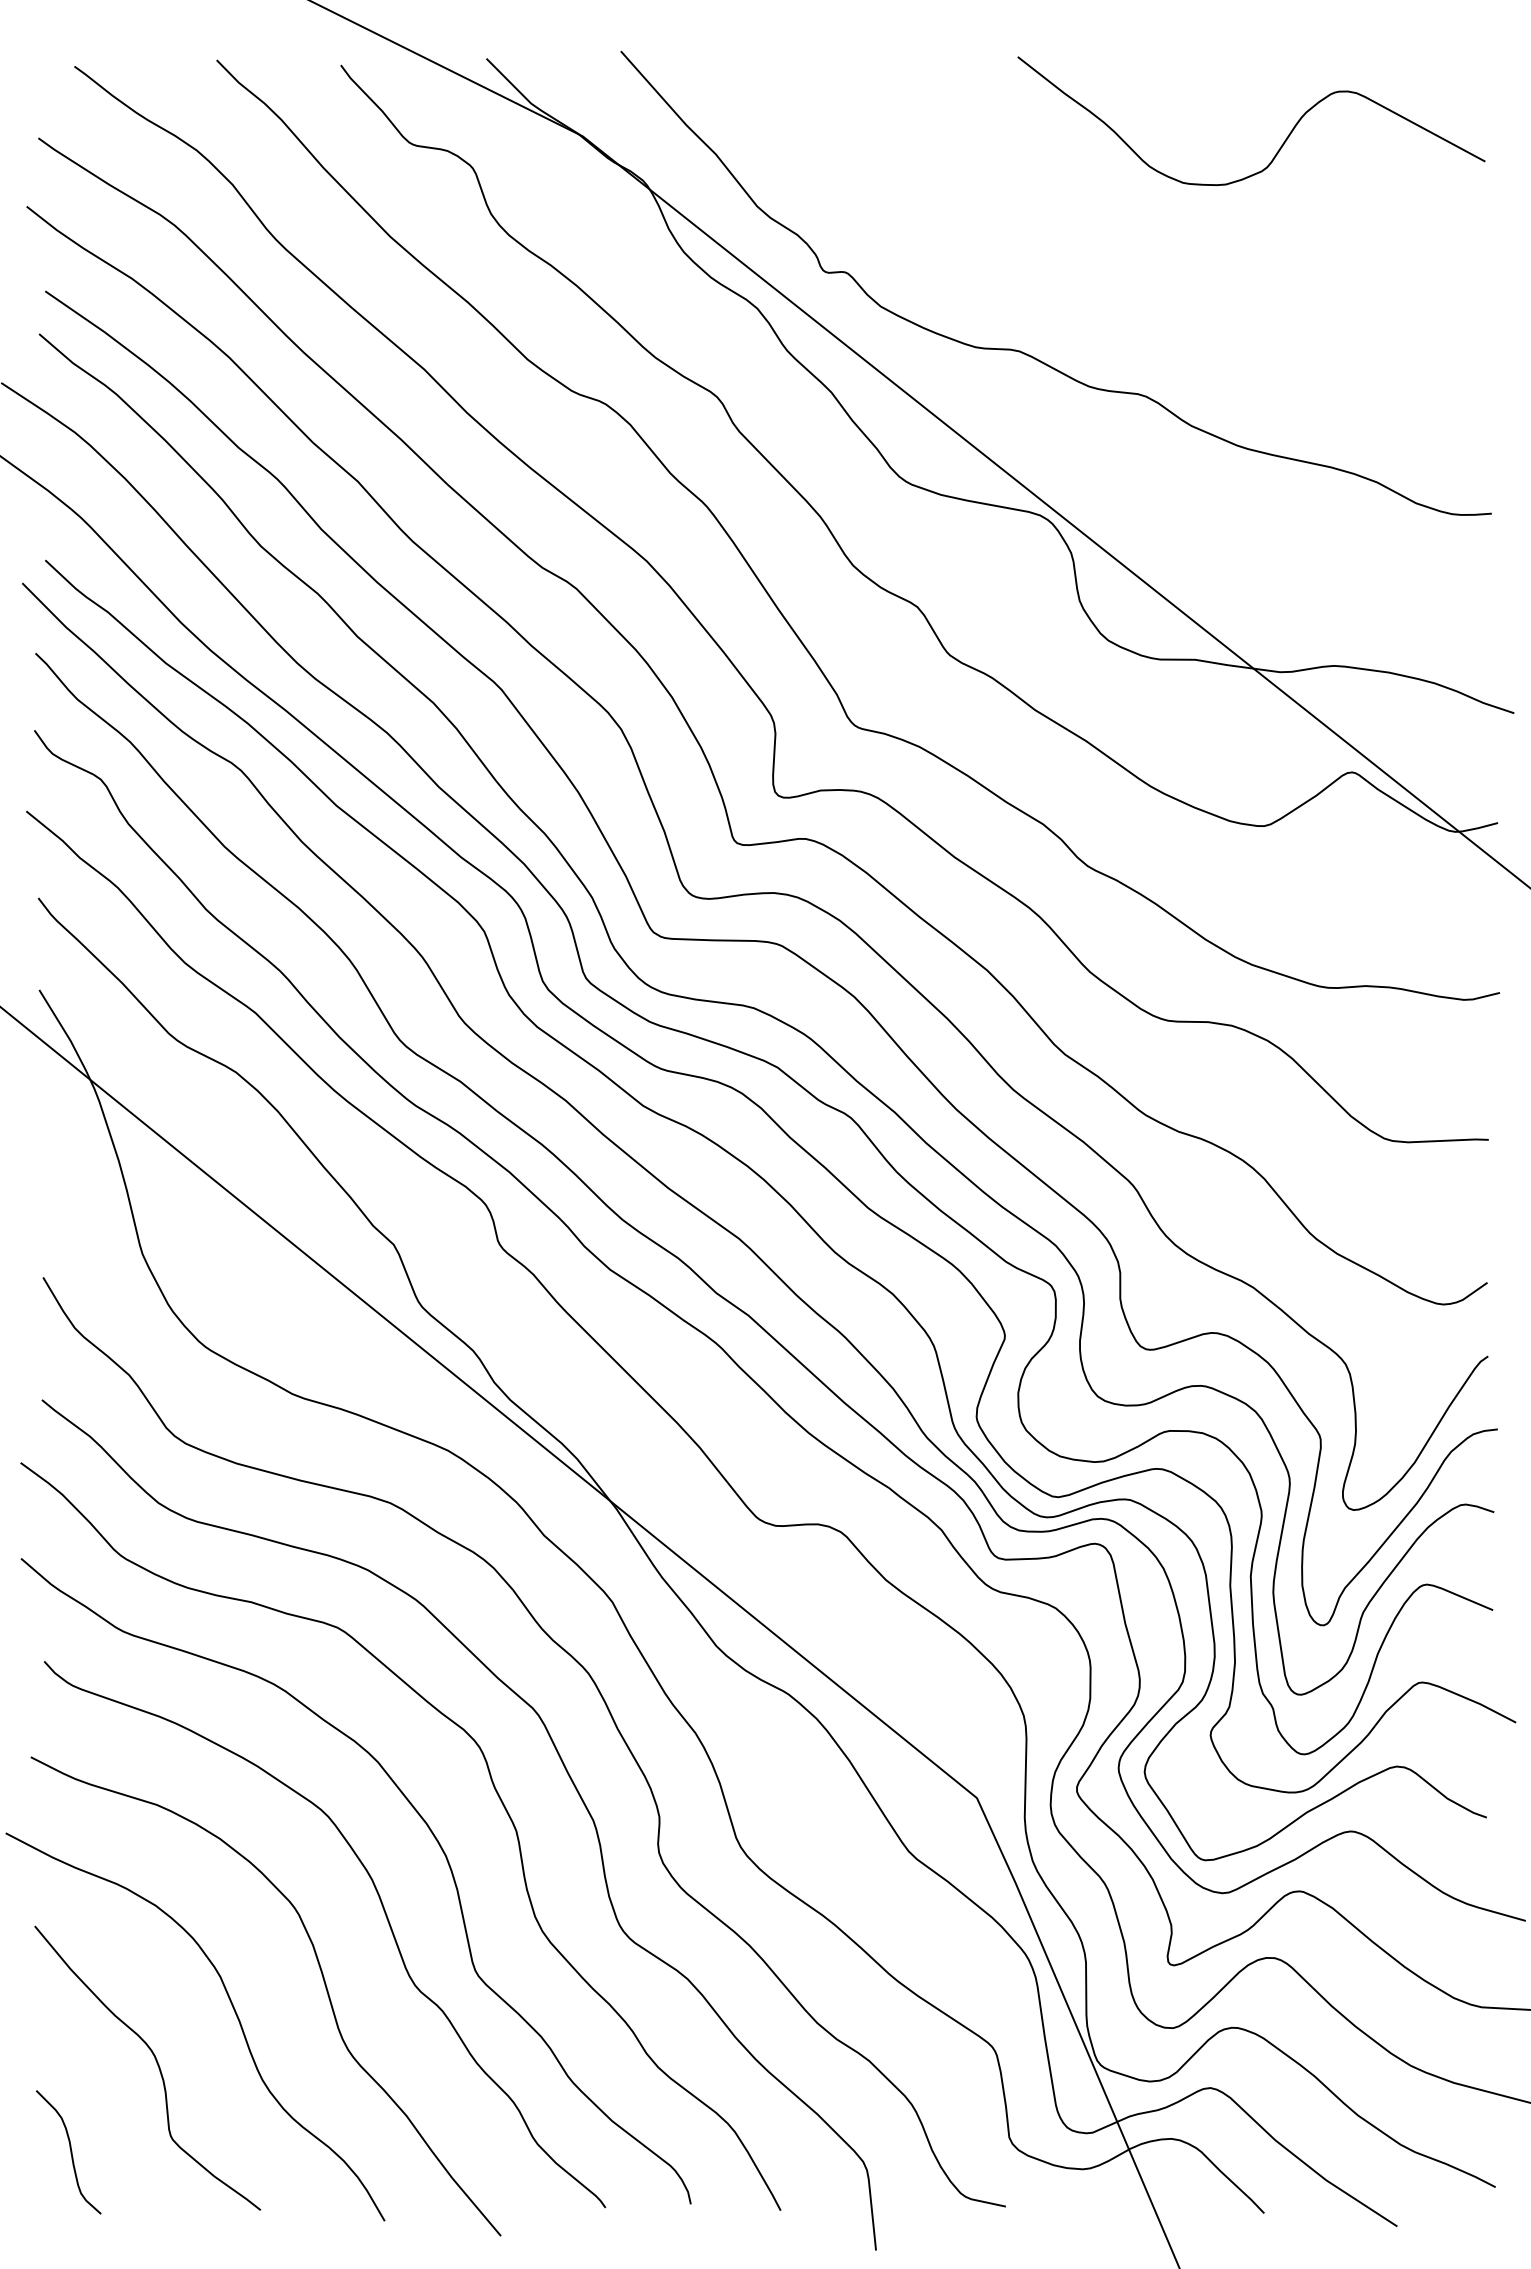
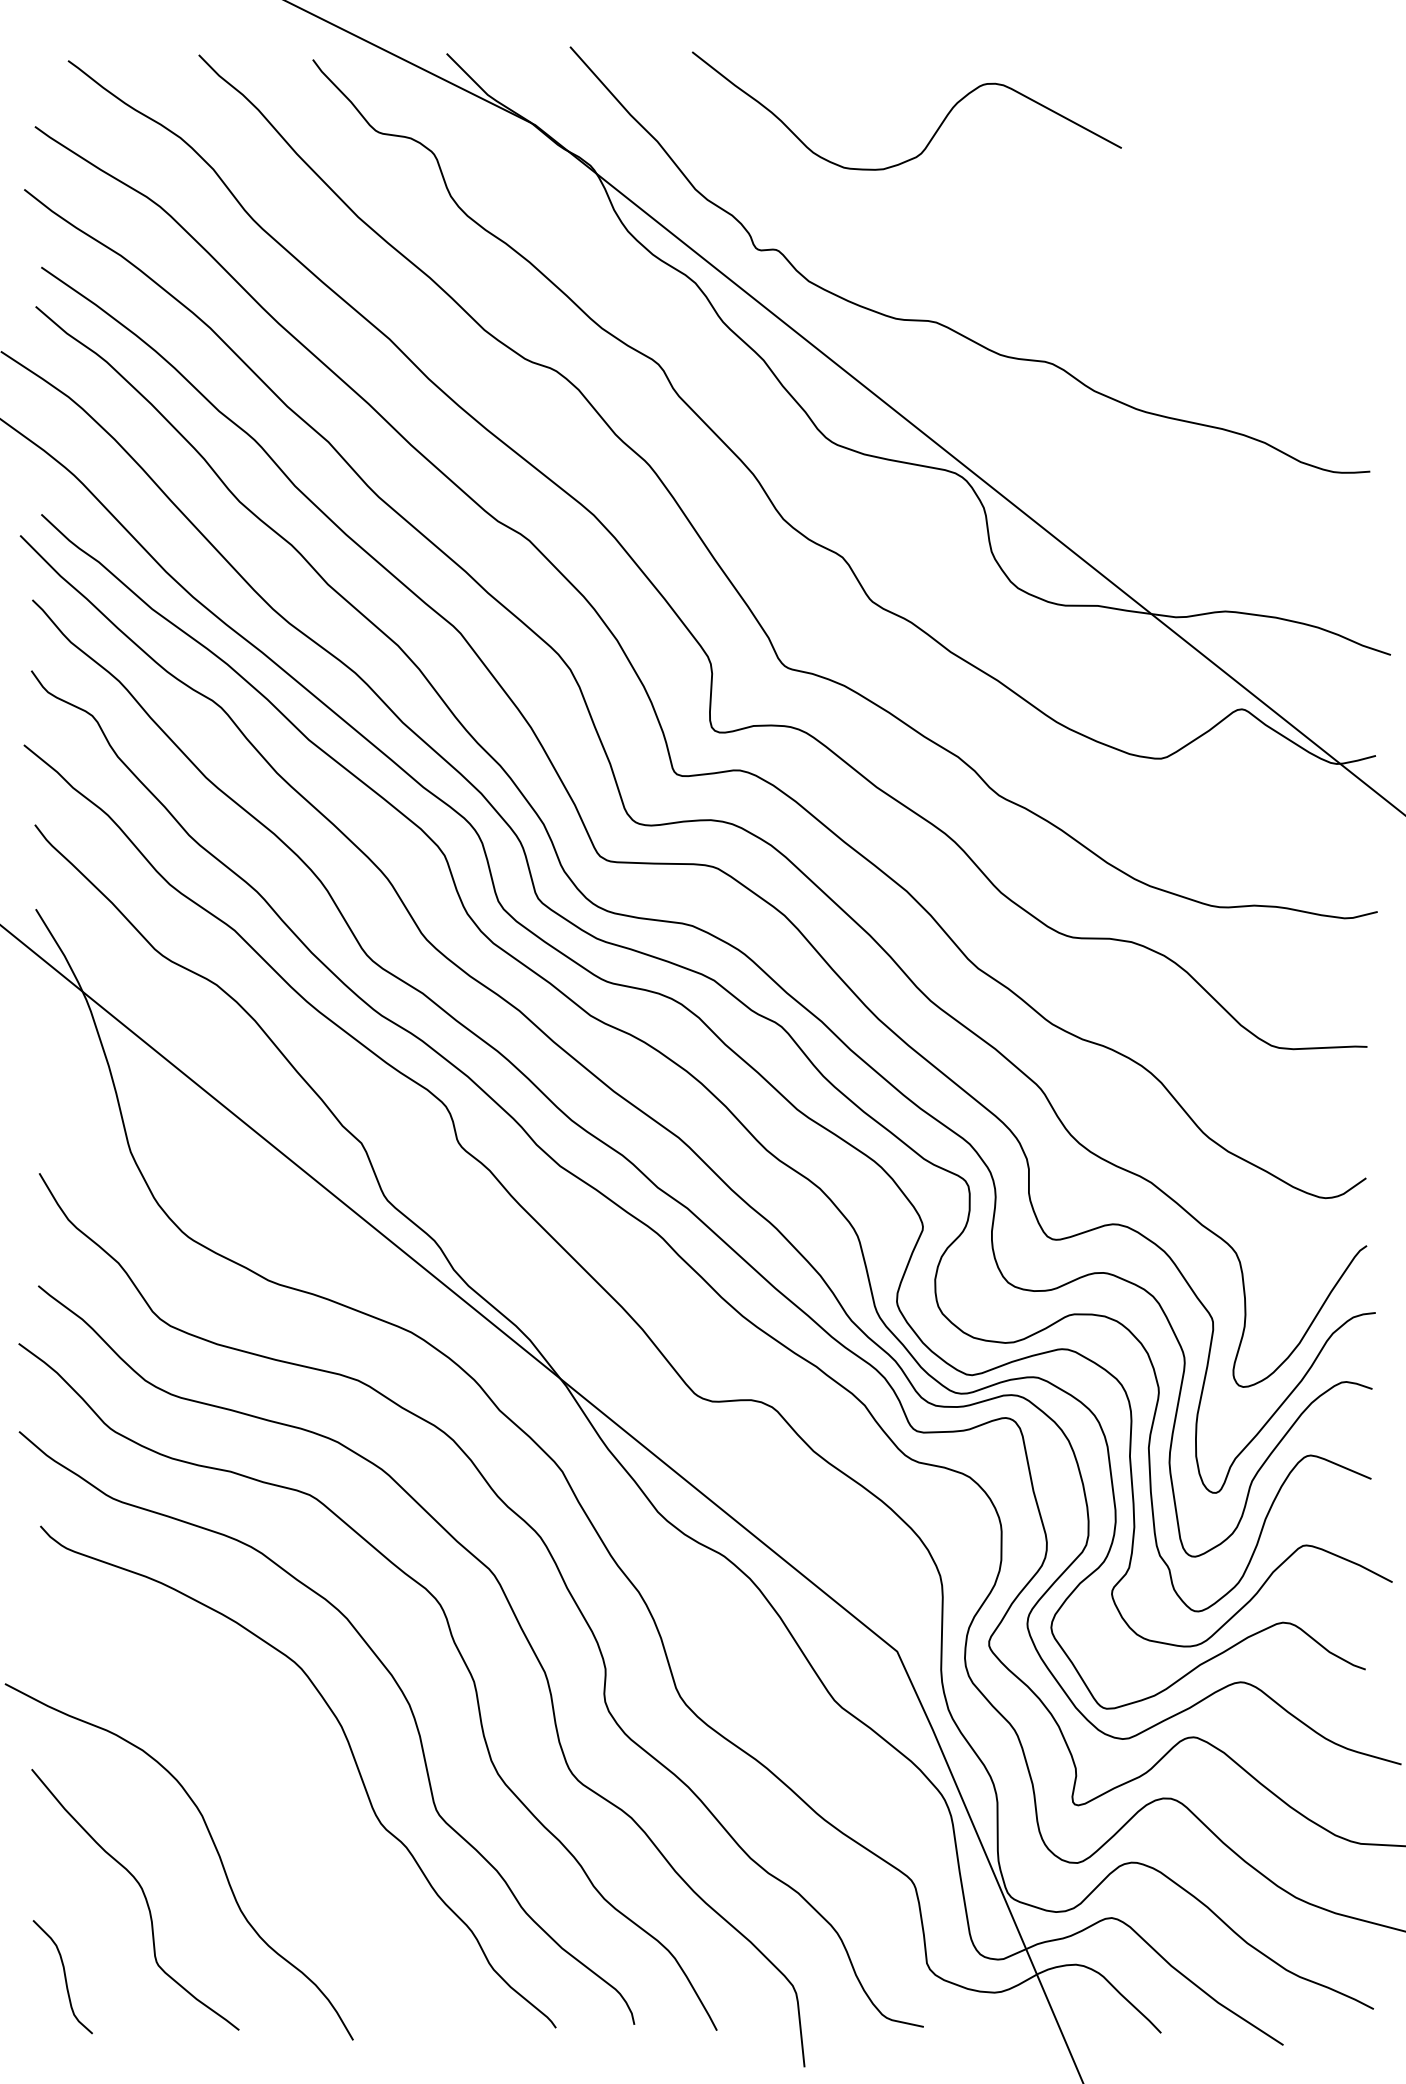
curve: (1284, 140) -> (937, 128), moved
curve: (322, 1978) -> (296, 1817), removed

